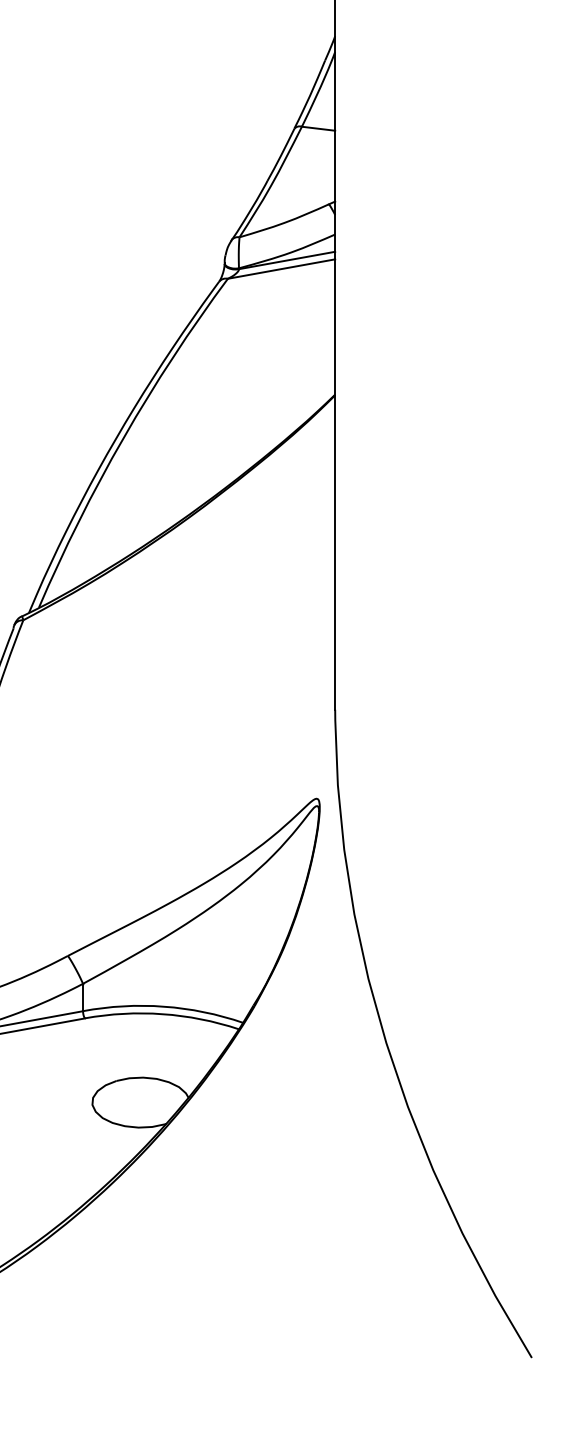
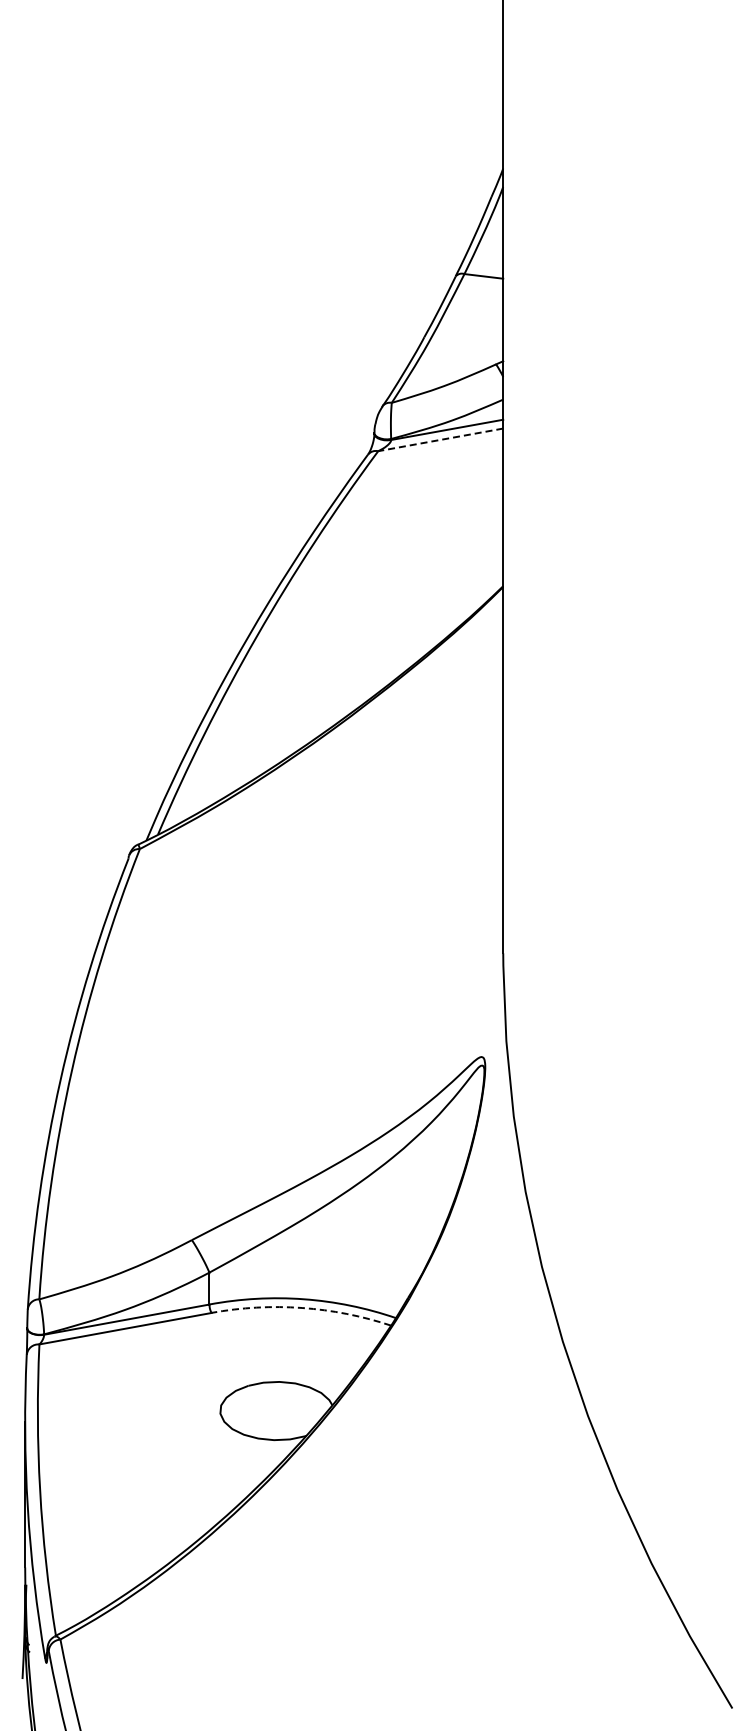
line: (281, 268) -> (440, 439), solid -> dashed
arc: (162, 1013) -> (302, 1307), solid -> dashed

